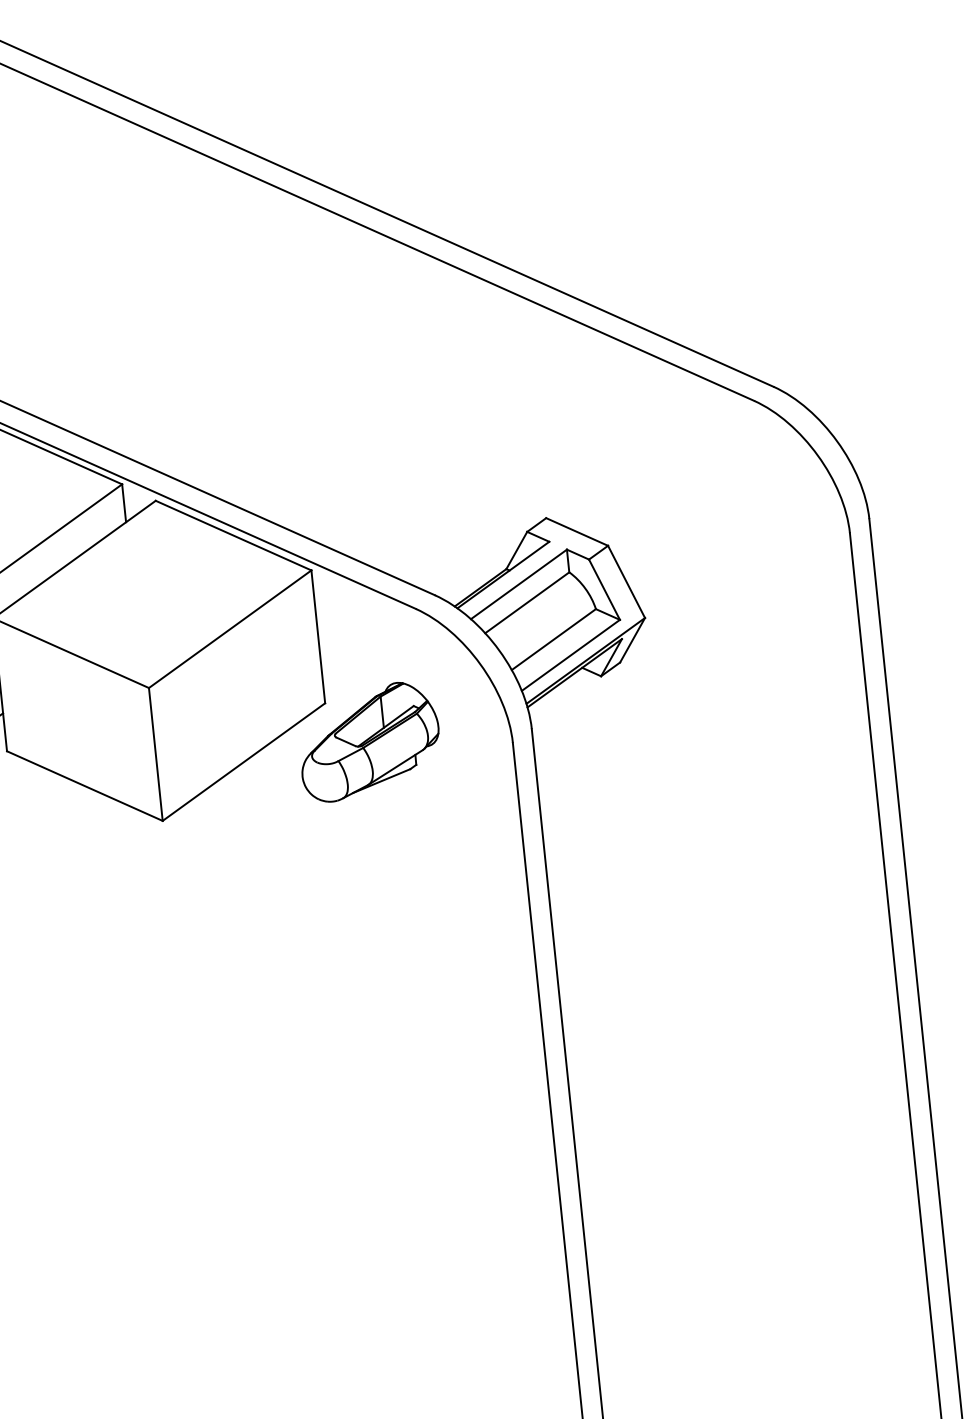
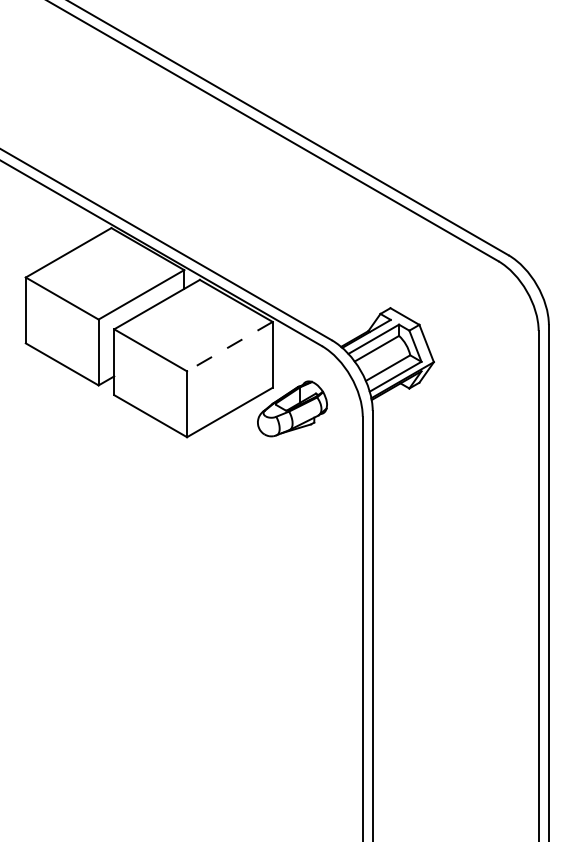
line: (229, 629) -> (229, 346), solid -> dashed

